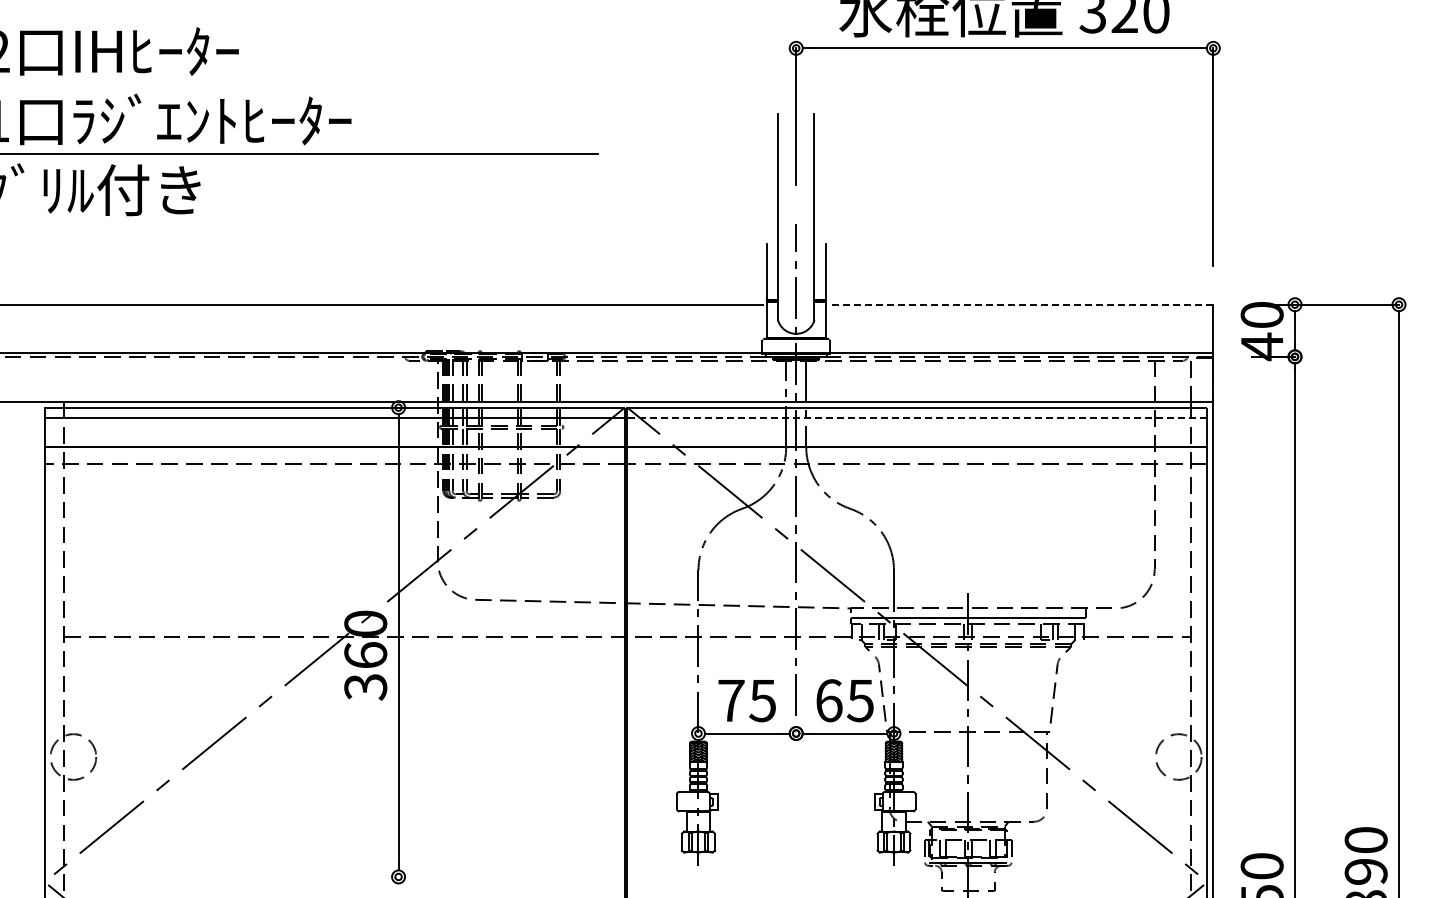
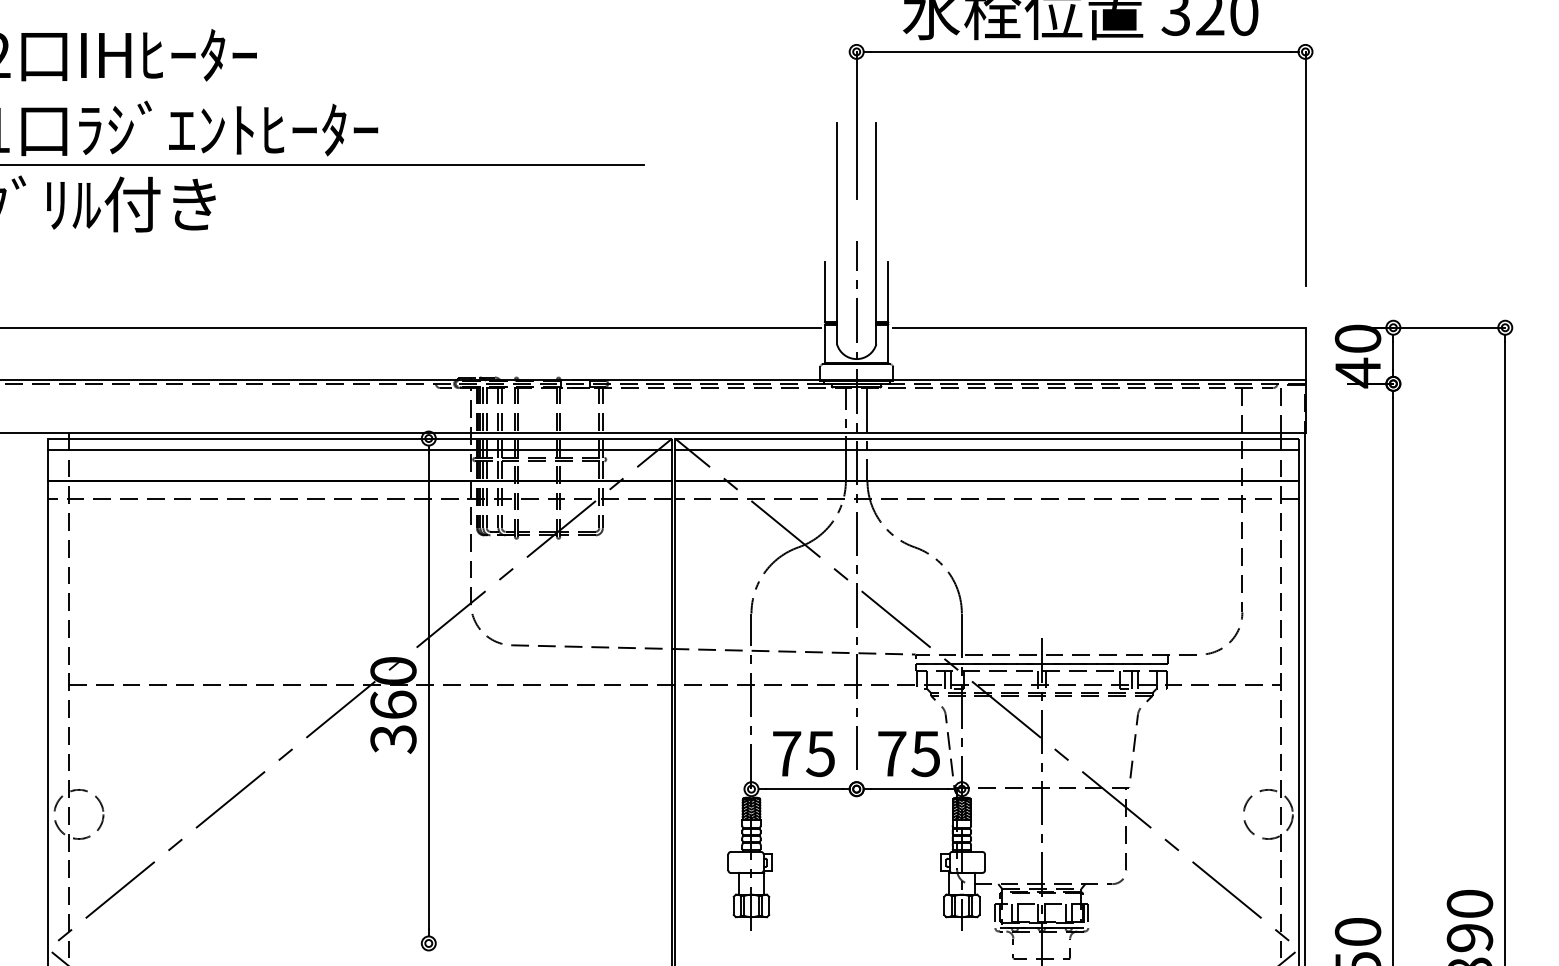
line: (1020, 304) -> (1097, 327), dashed -> solid
line: (916, 418) -> (986, 450), dashed -> solid
text: (829, 700) -> (892, 753), 65 -> 75

